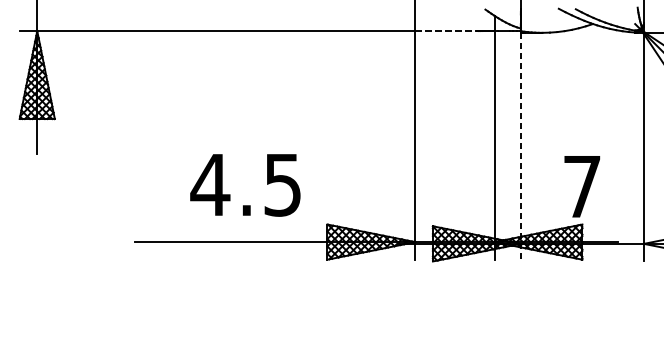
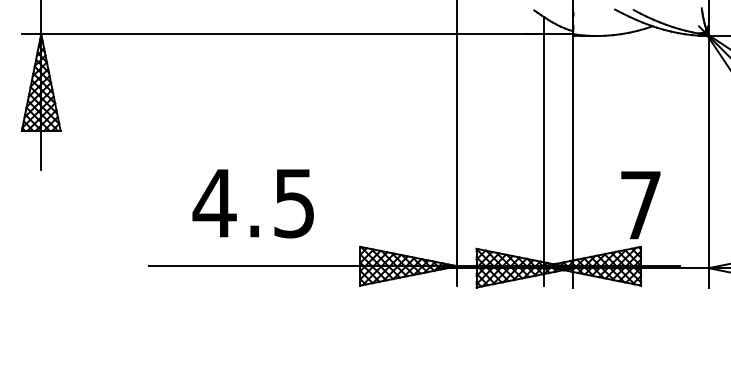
line: (446, 31) -> (491, 34), dashed -> solid
line: (521, 146) -> (573, 161), dashed -> solid
text: (244, 185) -> (252, 203), moved

